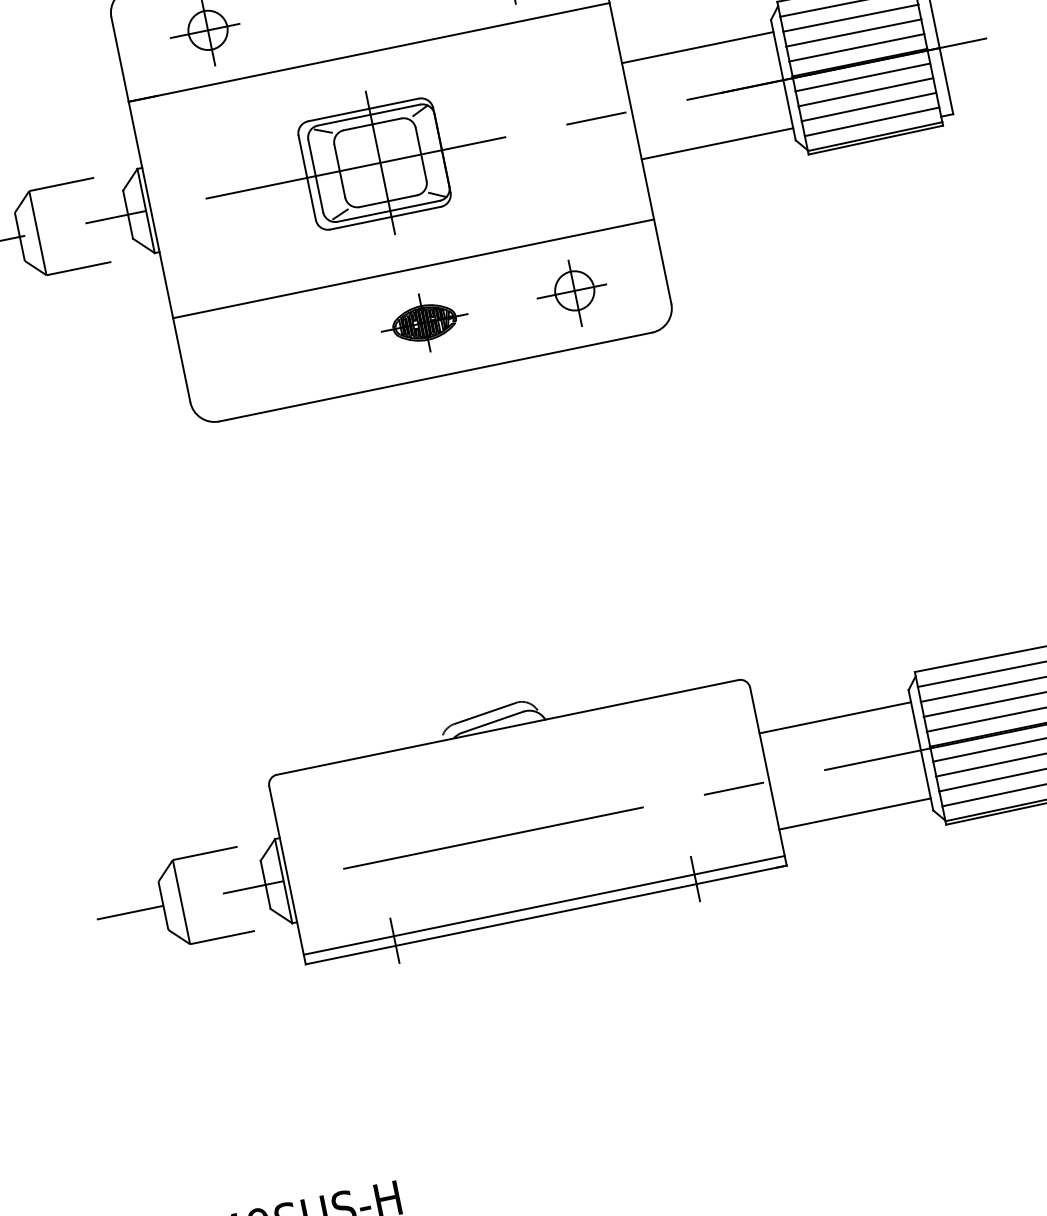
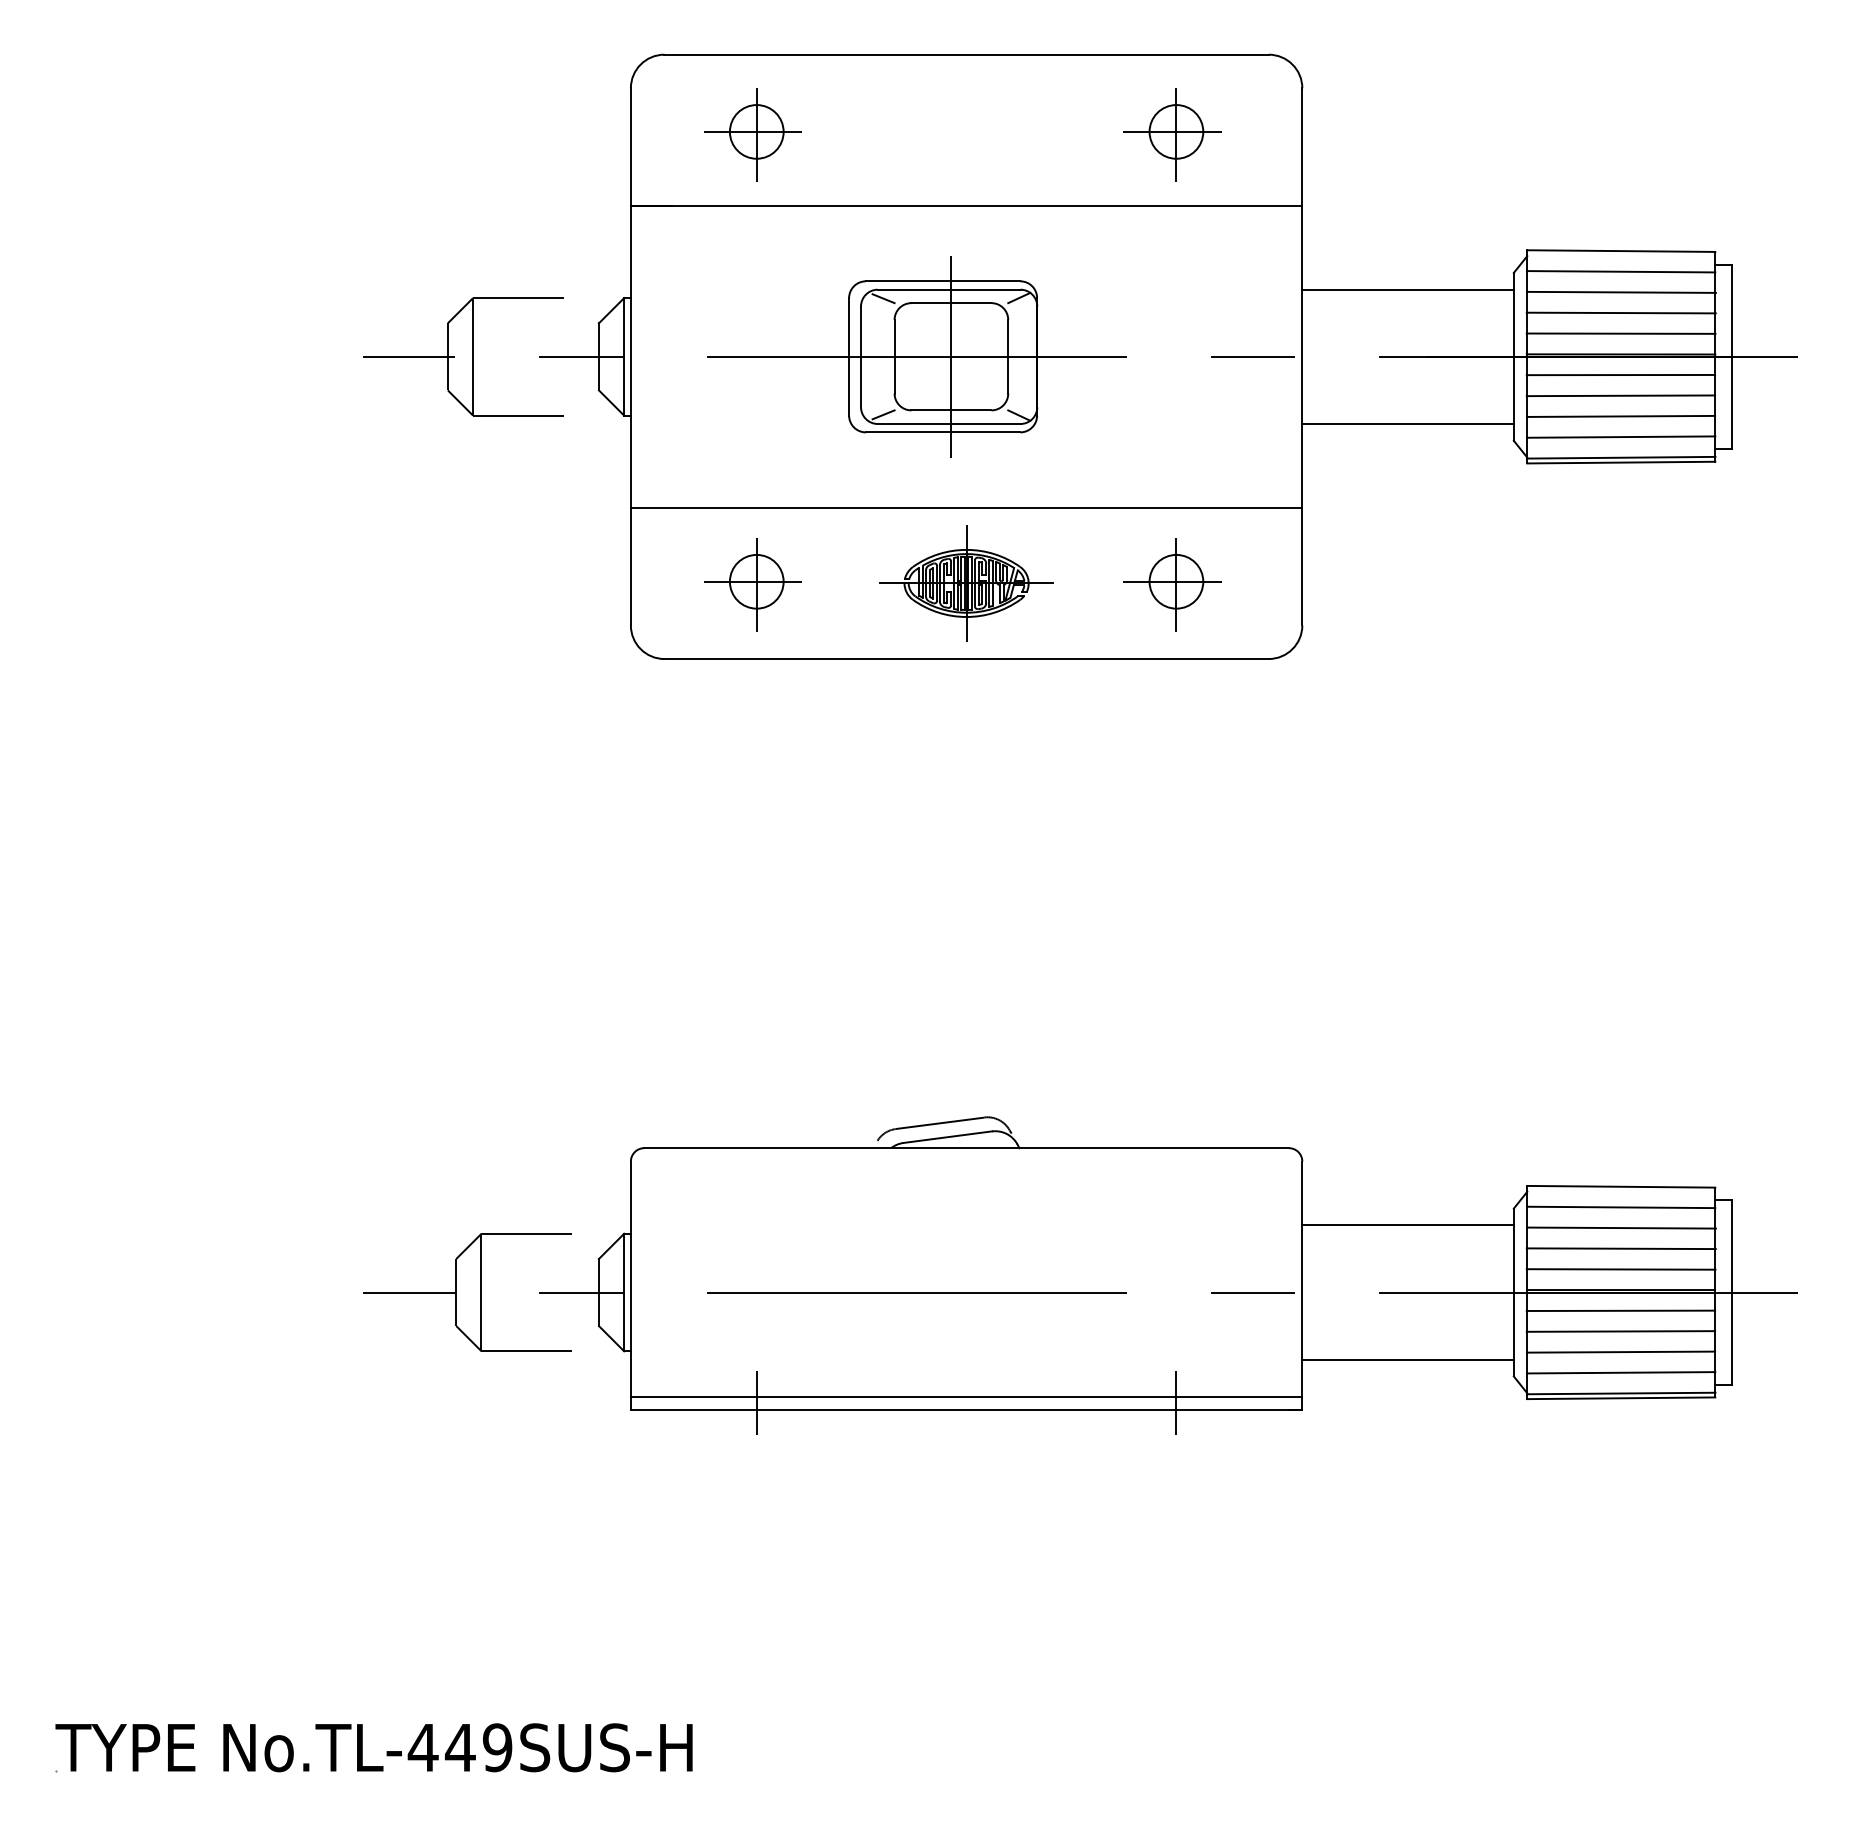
part: (424, 322) -> (966, 583), size x1.43
part: (271, 355) -> (752, 584), added

